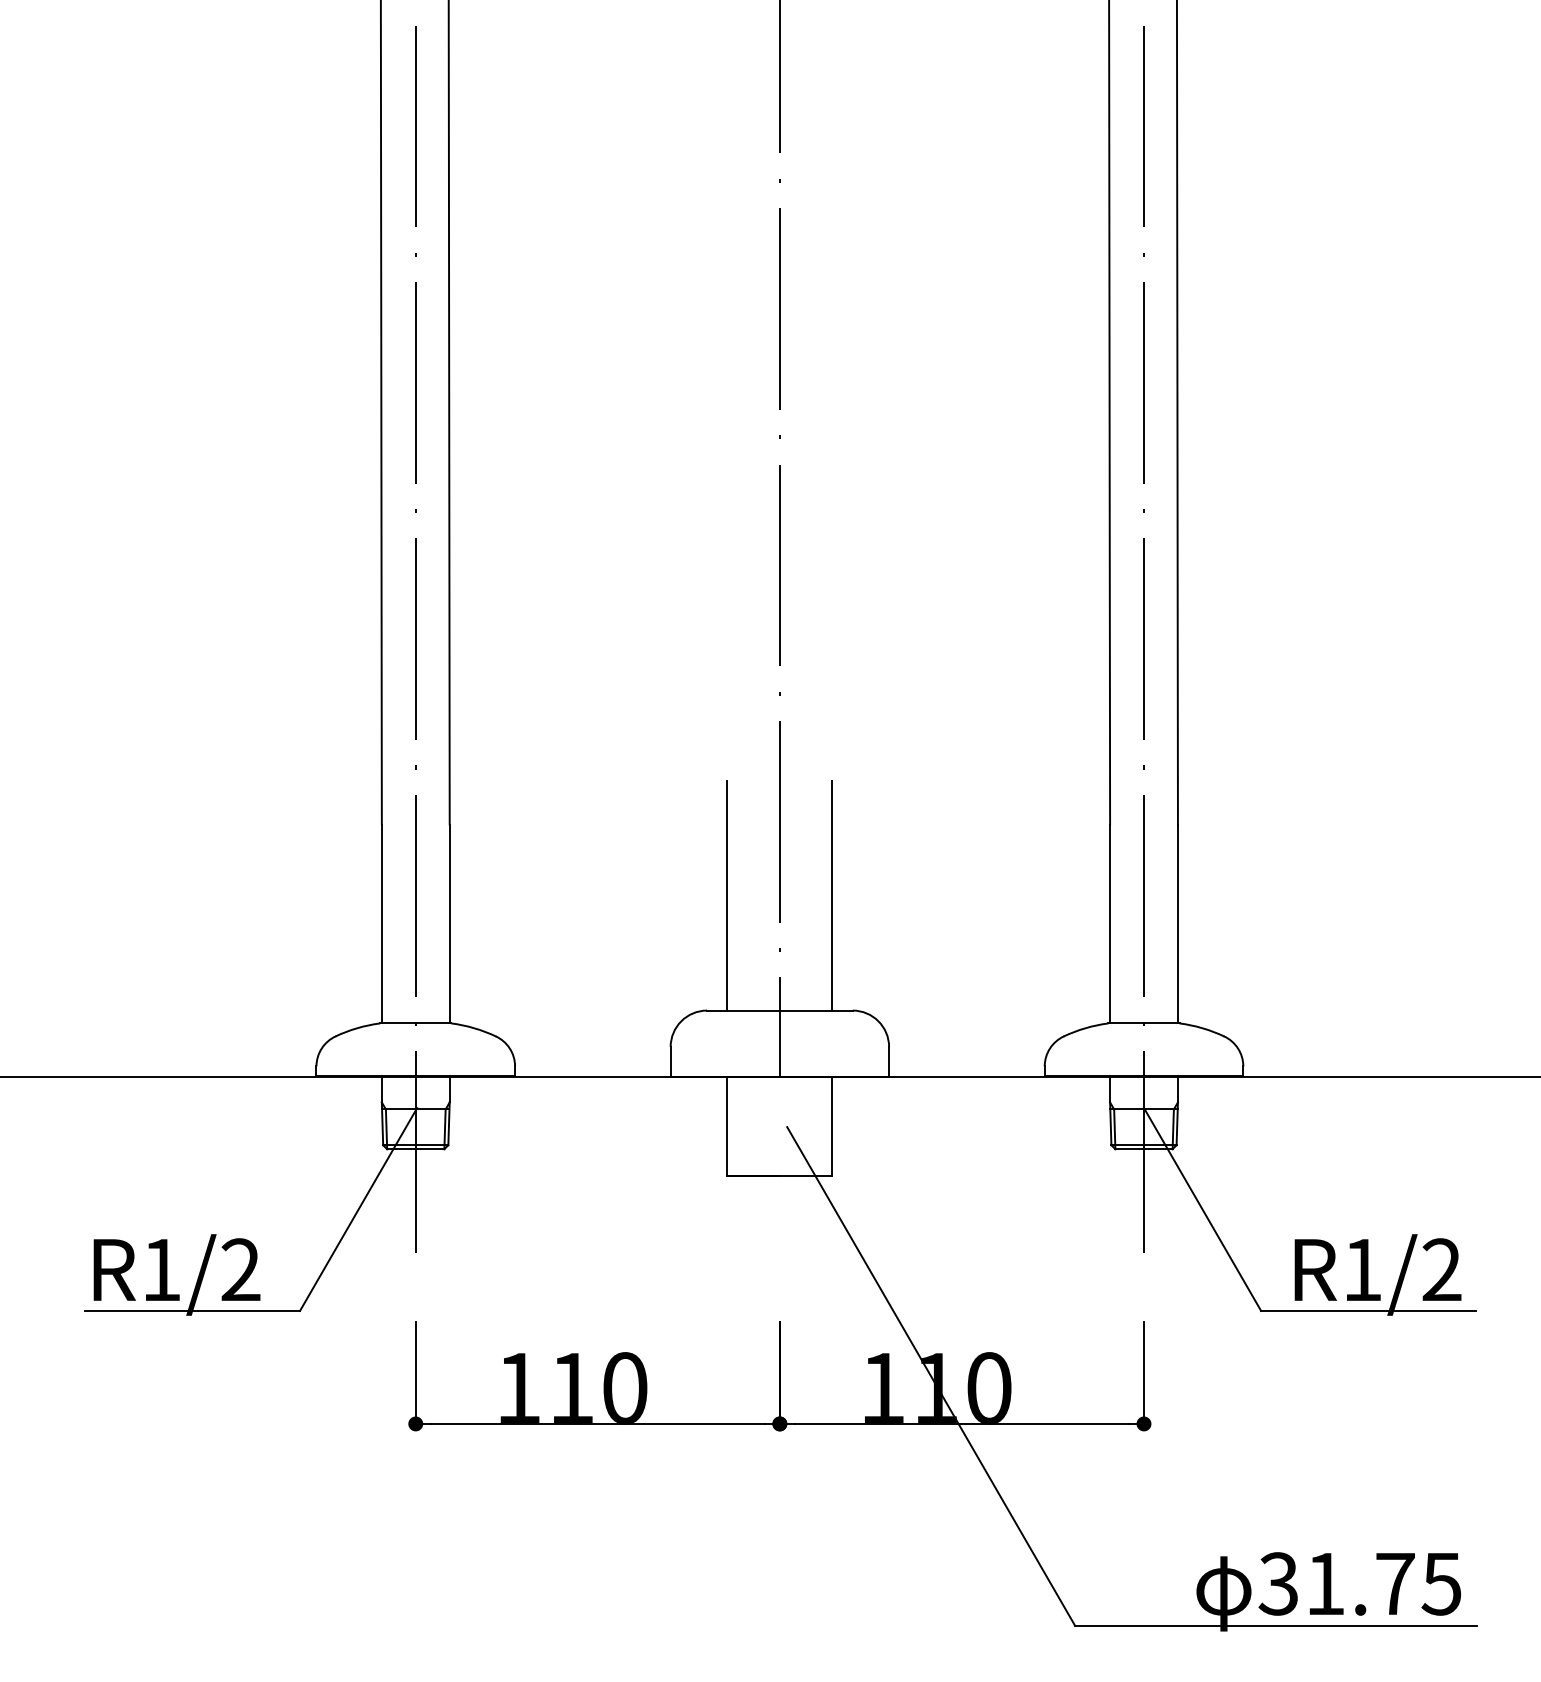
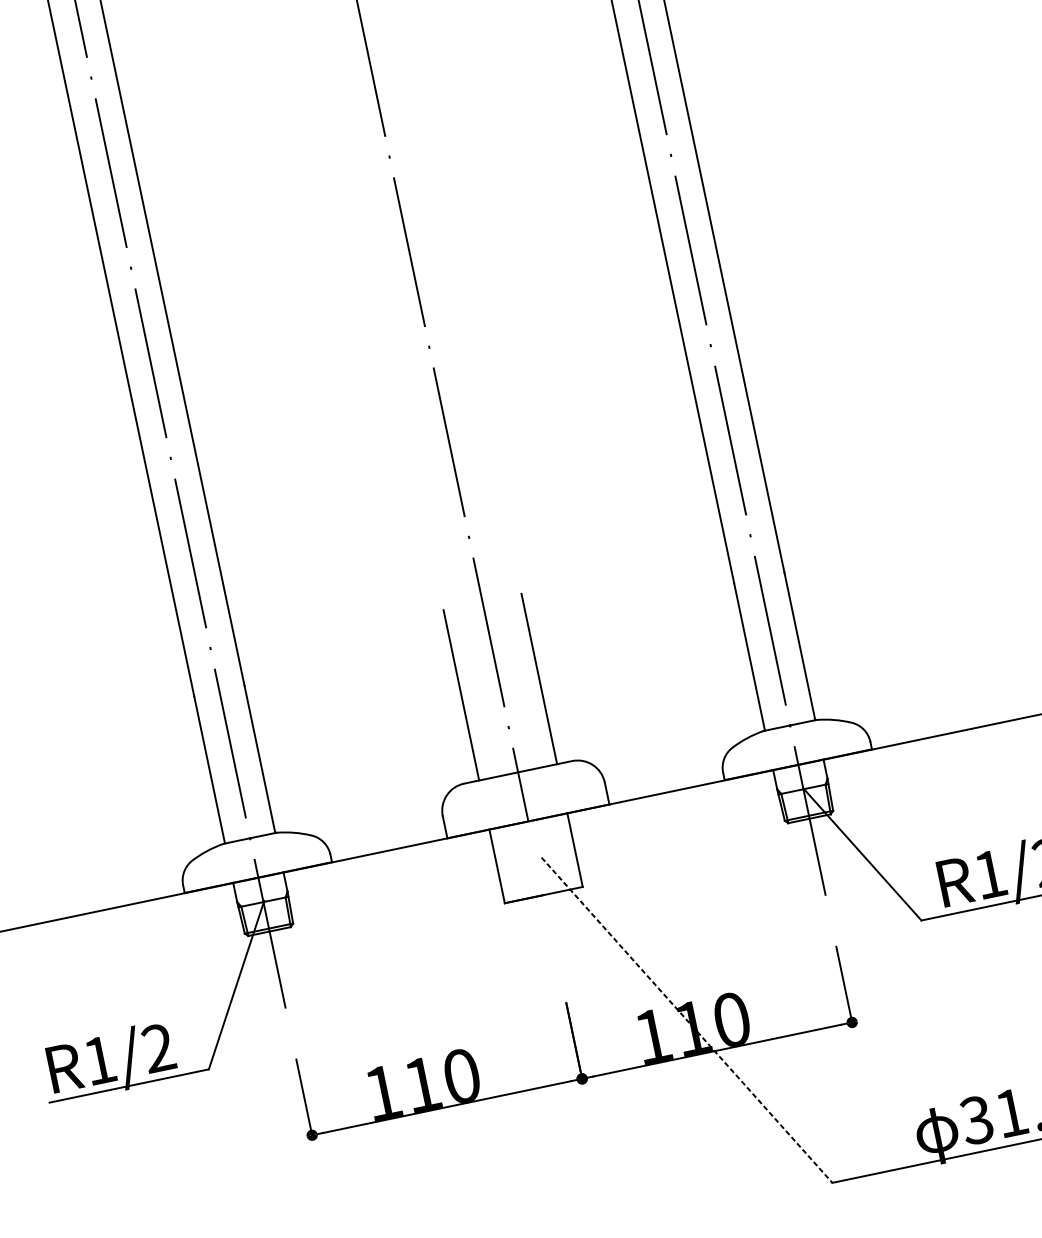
line: (931, 1376) -> (687, 1020), solid -> dashed

